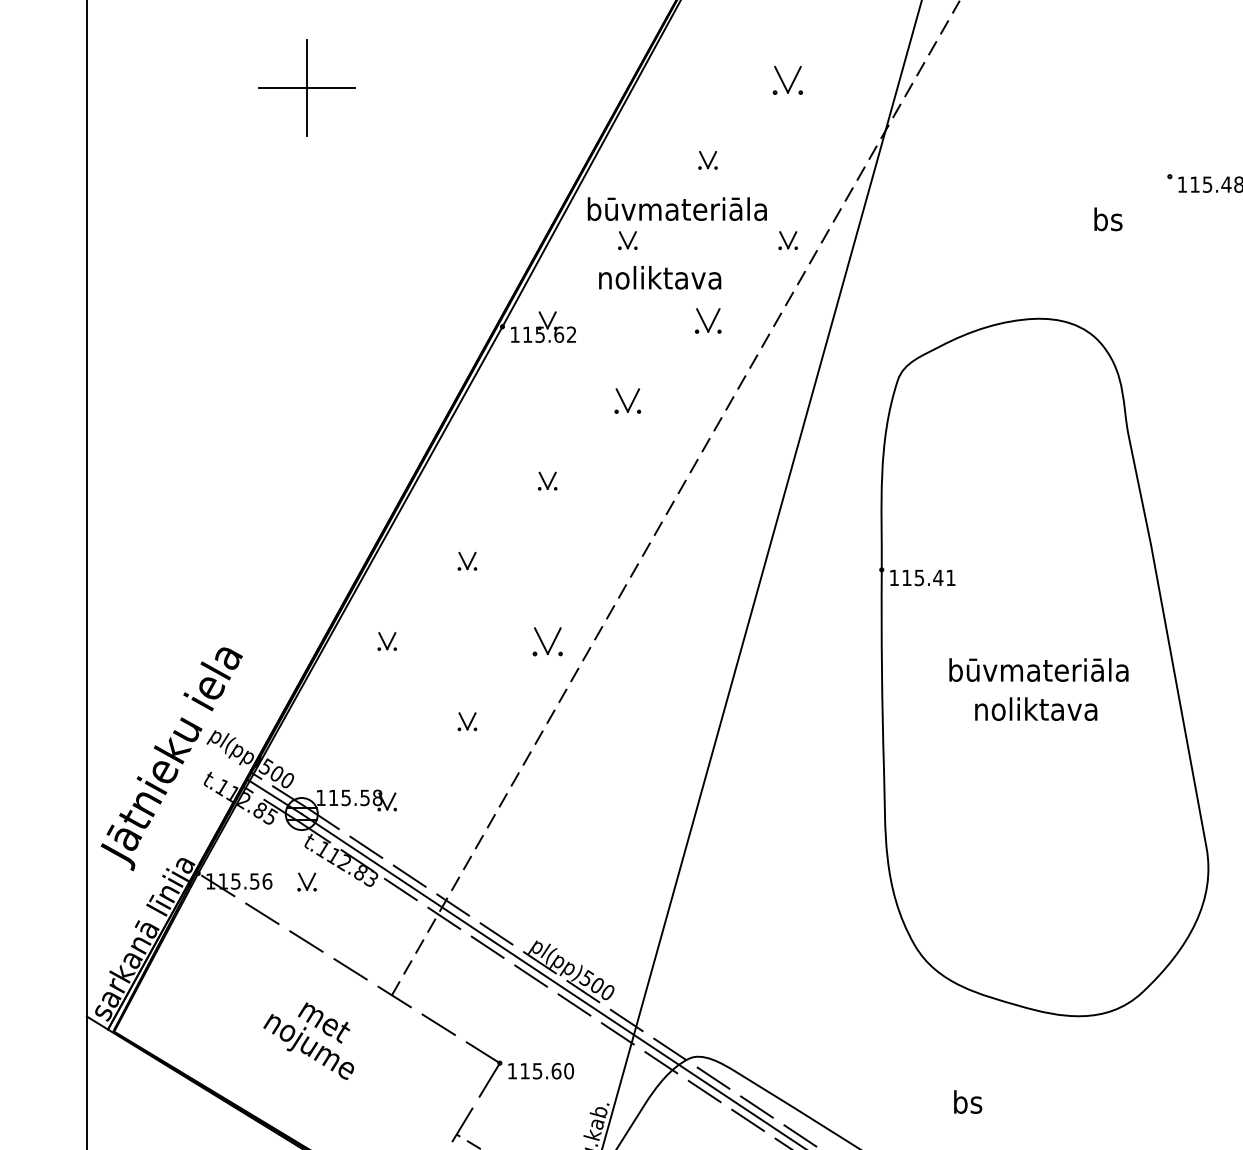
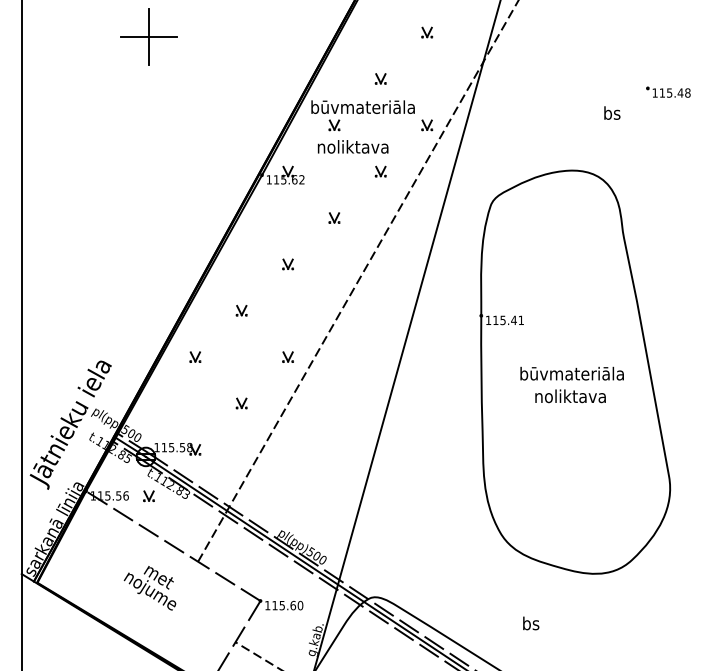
part: (788, 79) -> (427, 32), size x0.62
part: (707, 320) -> (380, 171), size x0.71
part: (627, 399) -> (334, 217), size x0.71
part: (546, 640) -> (287, 356), size x0.62

